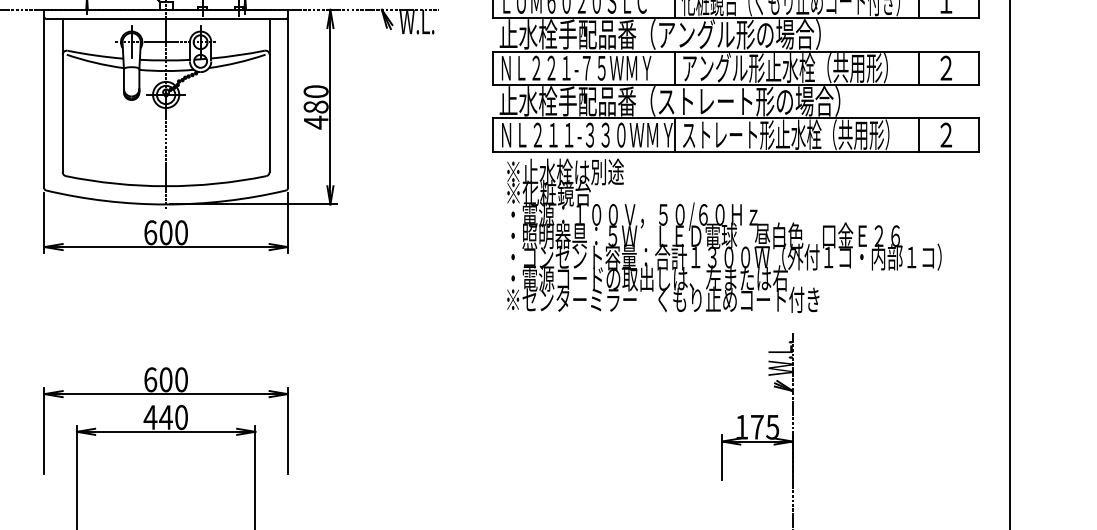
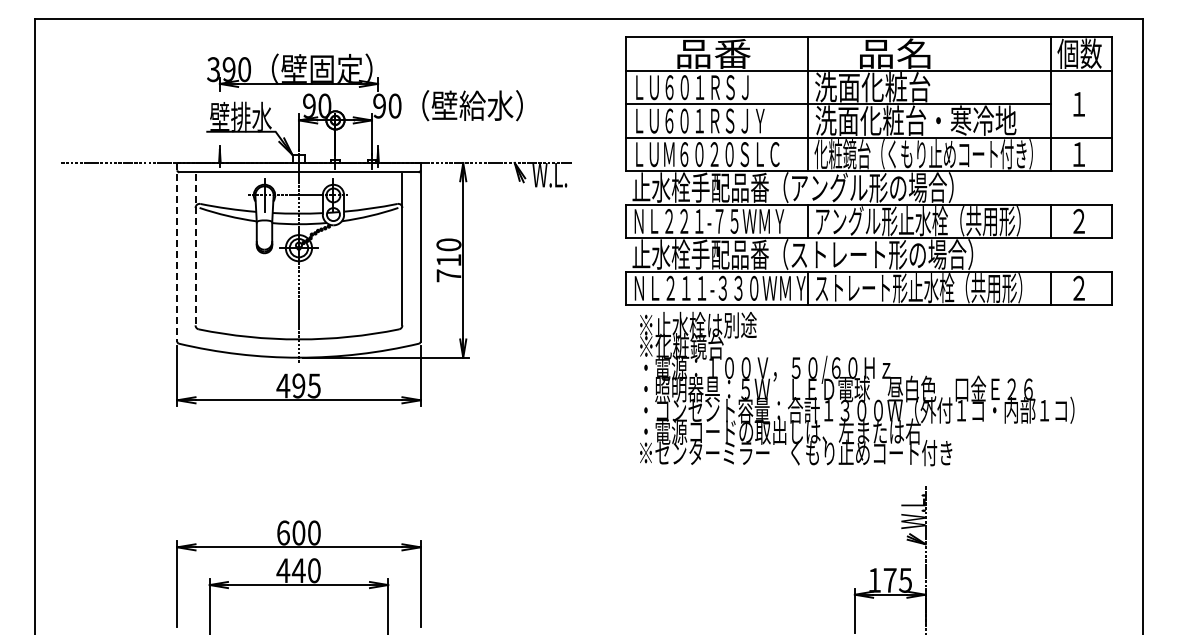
line: (62, 96) -> (195, 249), solid -> dashed
line: (44, 99) -> (177, 252), solid -> dashed
text: (315, 115) -> (448, 268), 480 -> 710
text: (165, 232) -> (298, 385), 600 -> 495

